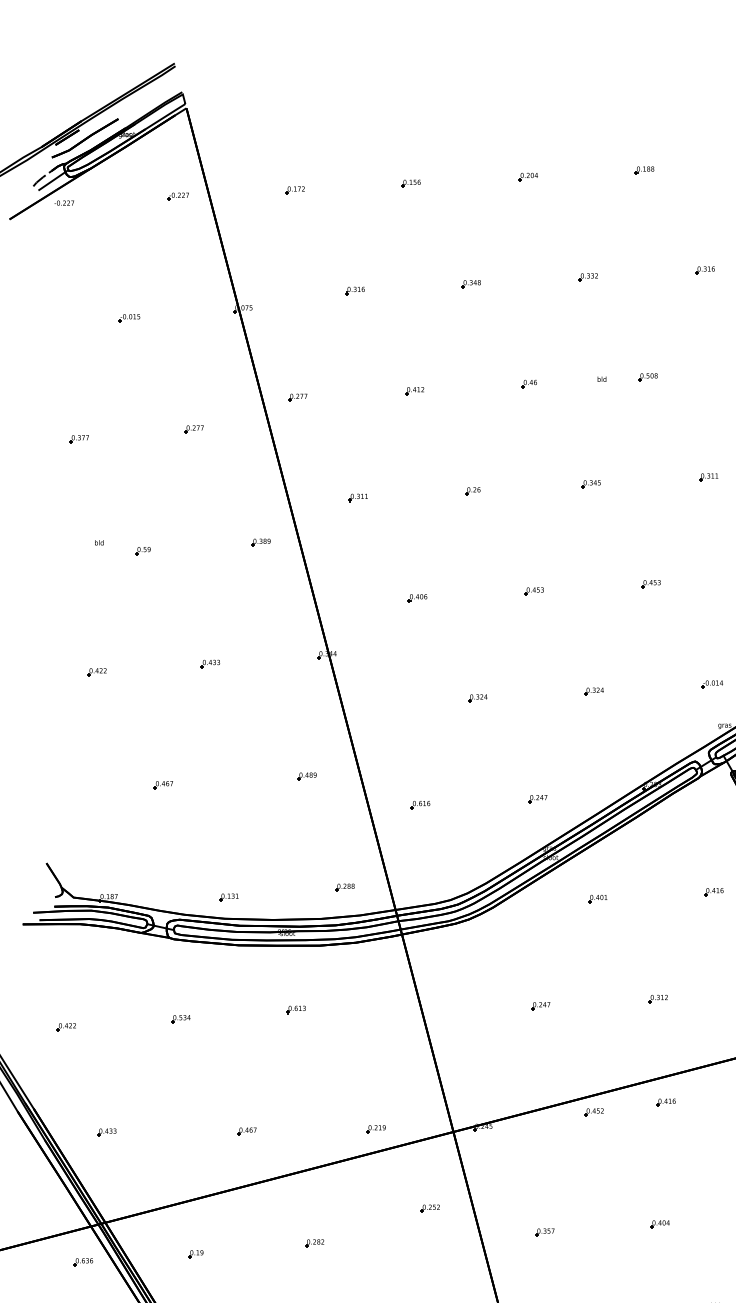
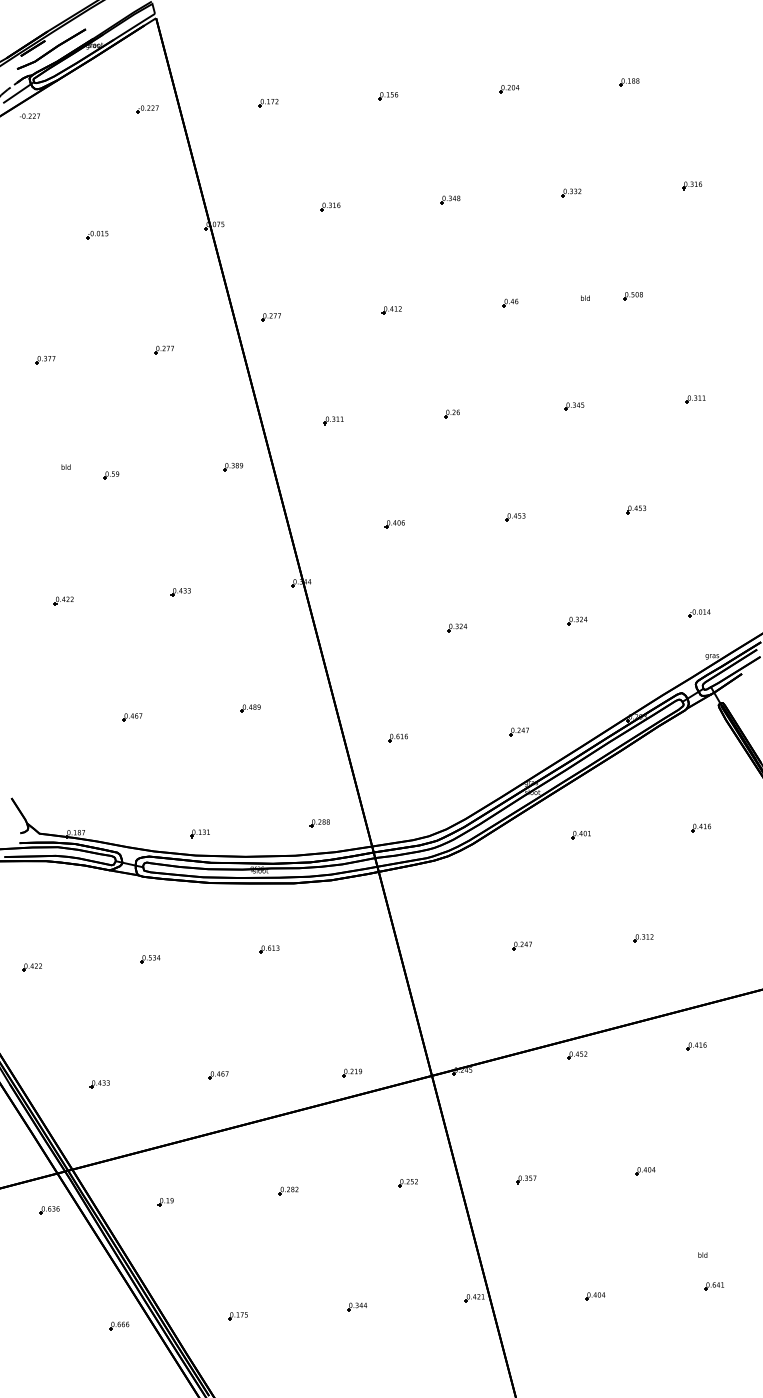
part: (306, 776) -> (250, 708), moved
part: (665, 1102) -> (696, 1046), moved
part: (106, 1132) -> (99, 1084), moved
part: (429, 1209) -> (407, 1183), moved

